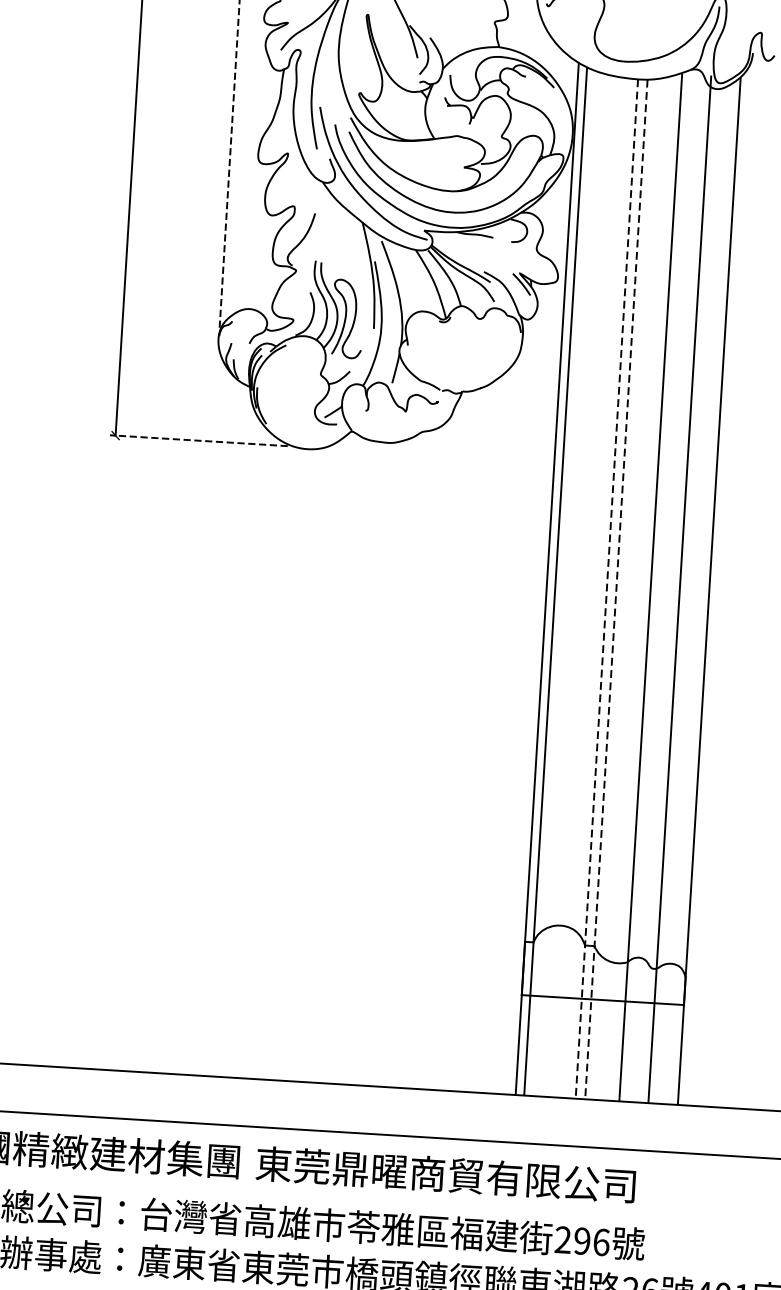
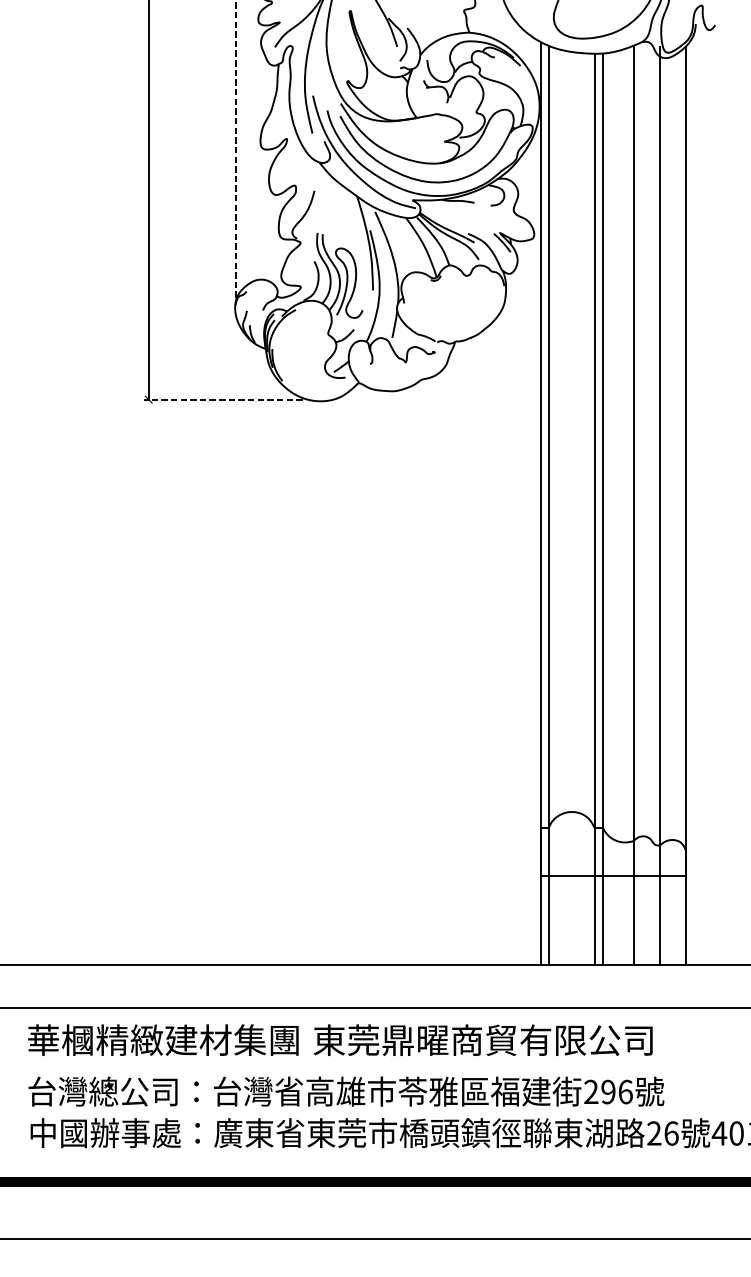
line: (606, 588) -> (594, 509), dashed -> solid
line: (616, 589) -> (603, 509), dashed -> solid

